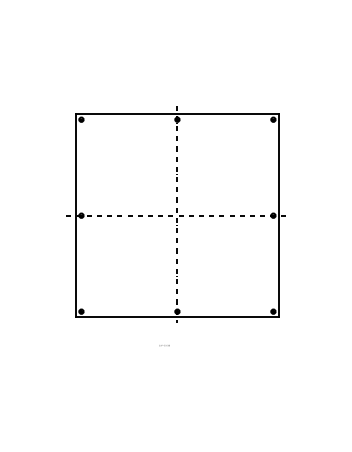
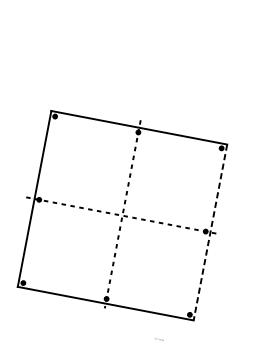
line: (278, 216) -> (210, 233), solid -> dashed
text: (164, 345) -> (159, 339), moved

